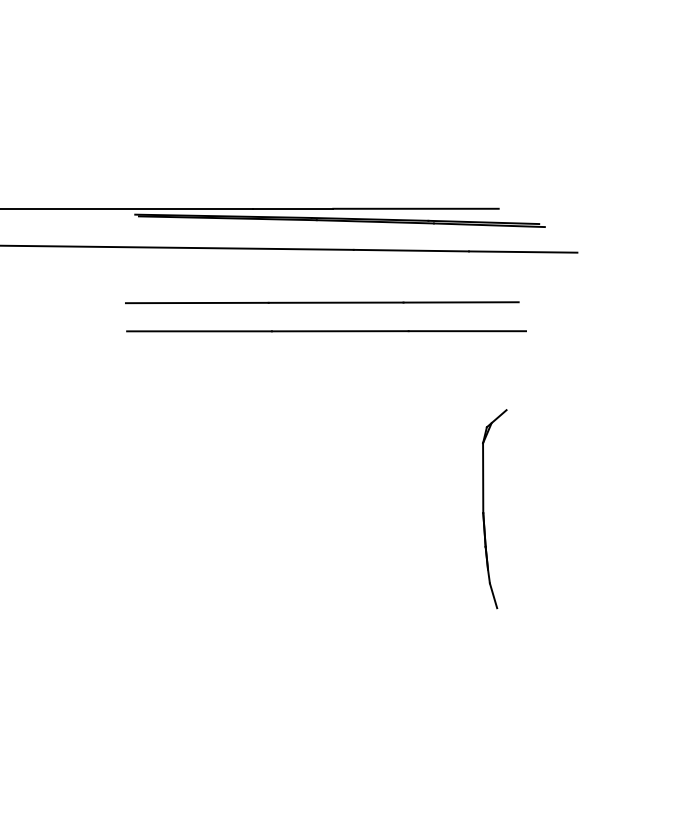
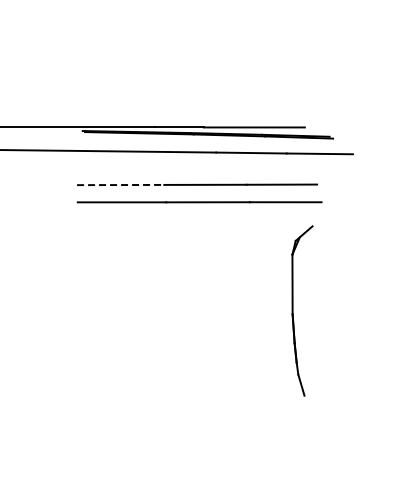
line: (196, 303) -> (120, 185), solid -> dashed
part: (494, 508) -> (302, 310), size x1.4

